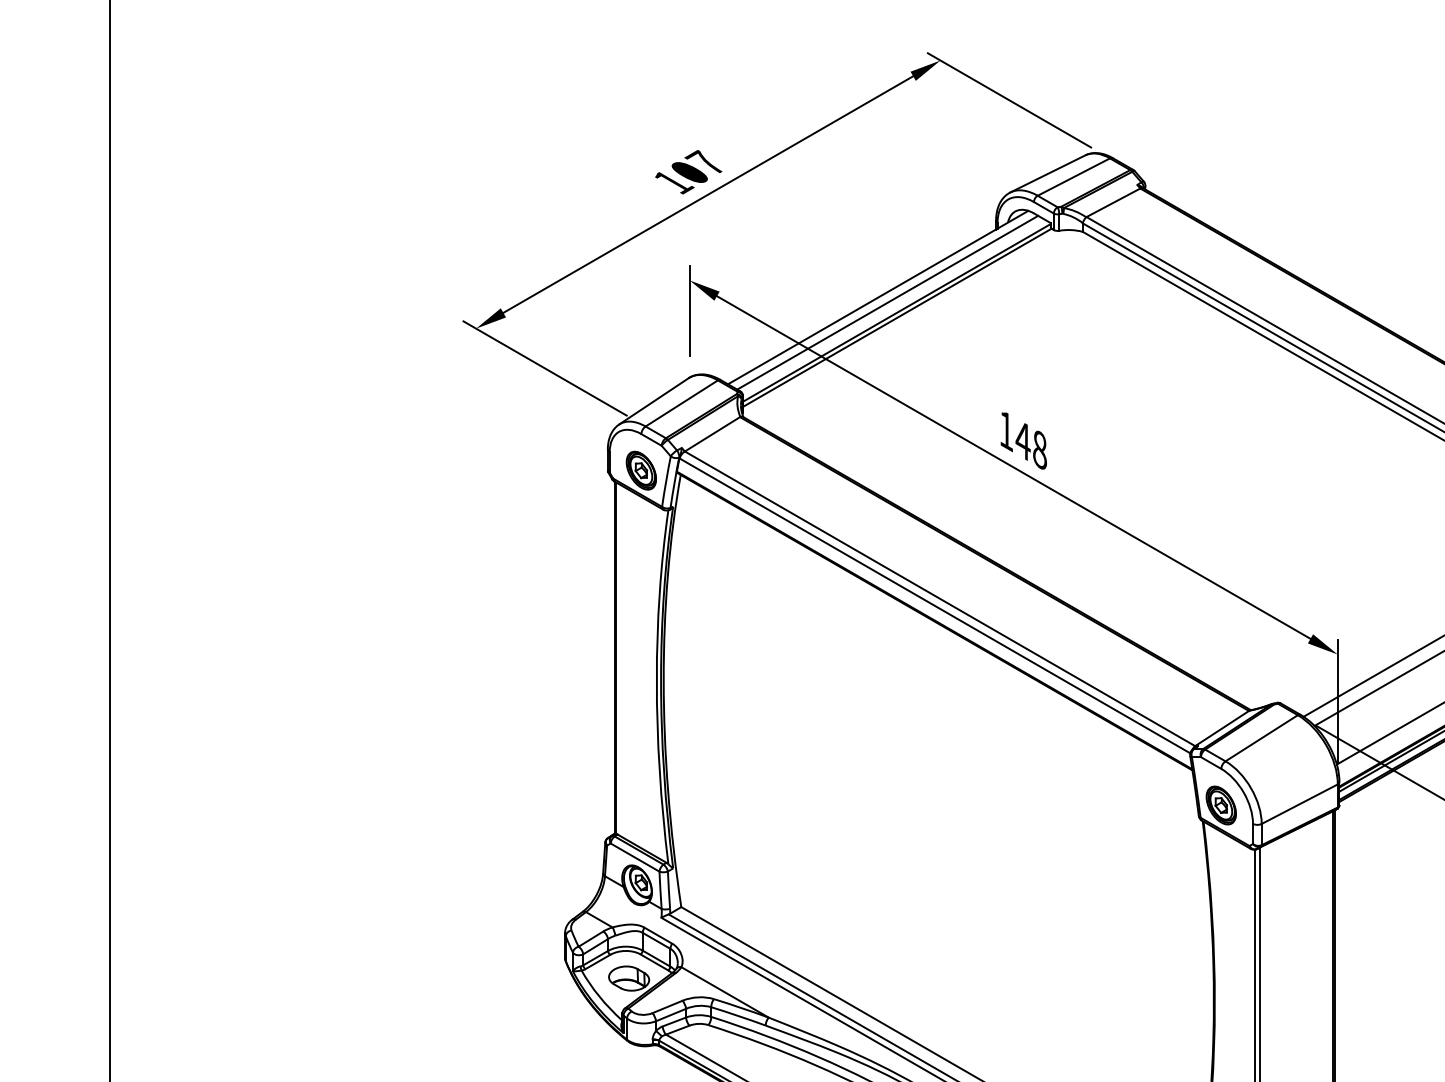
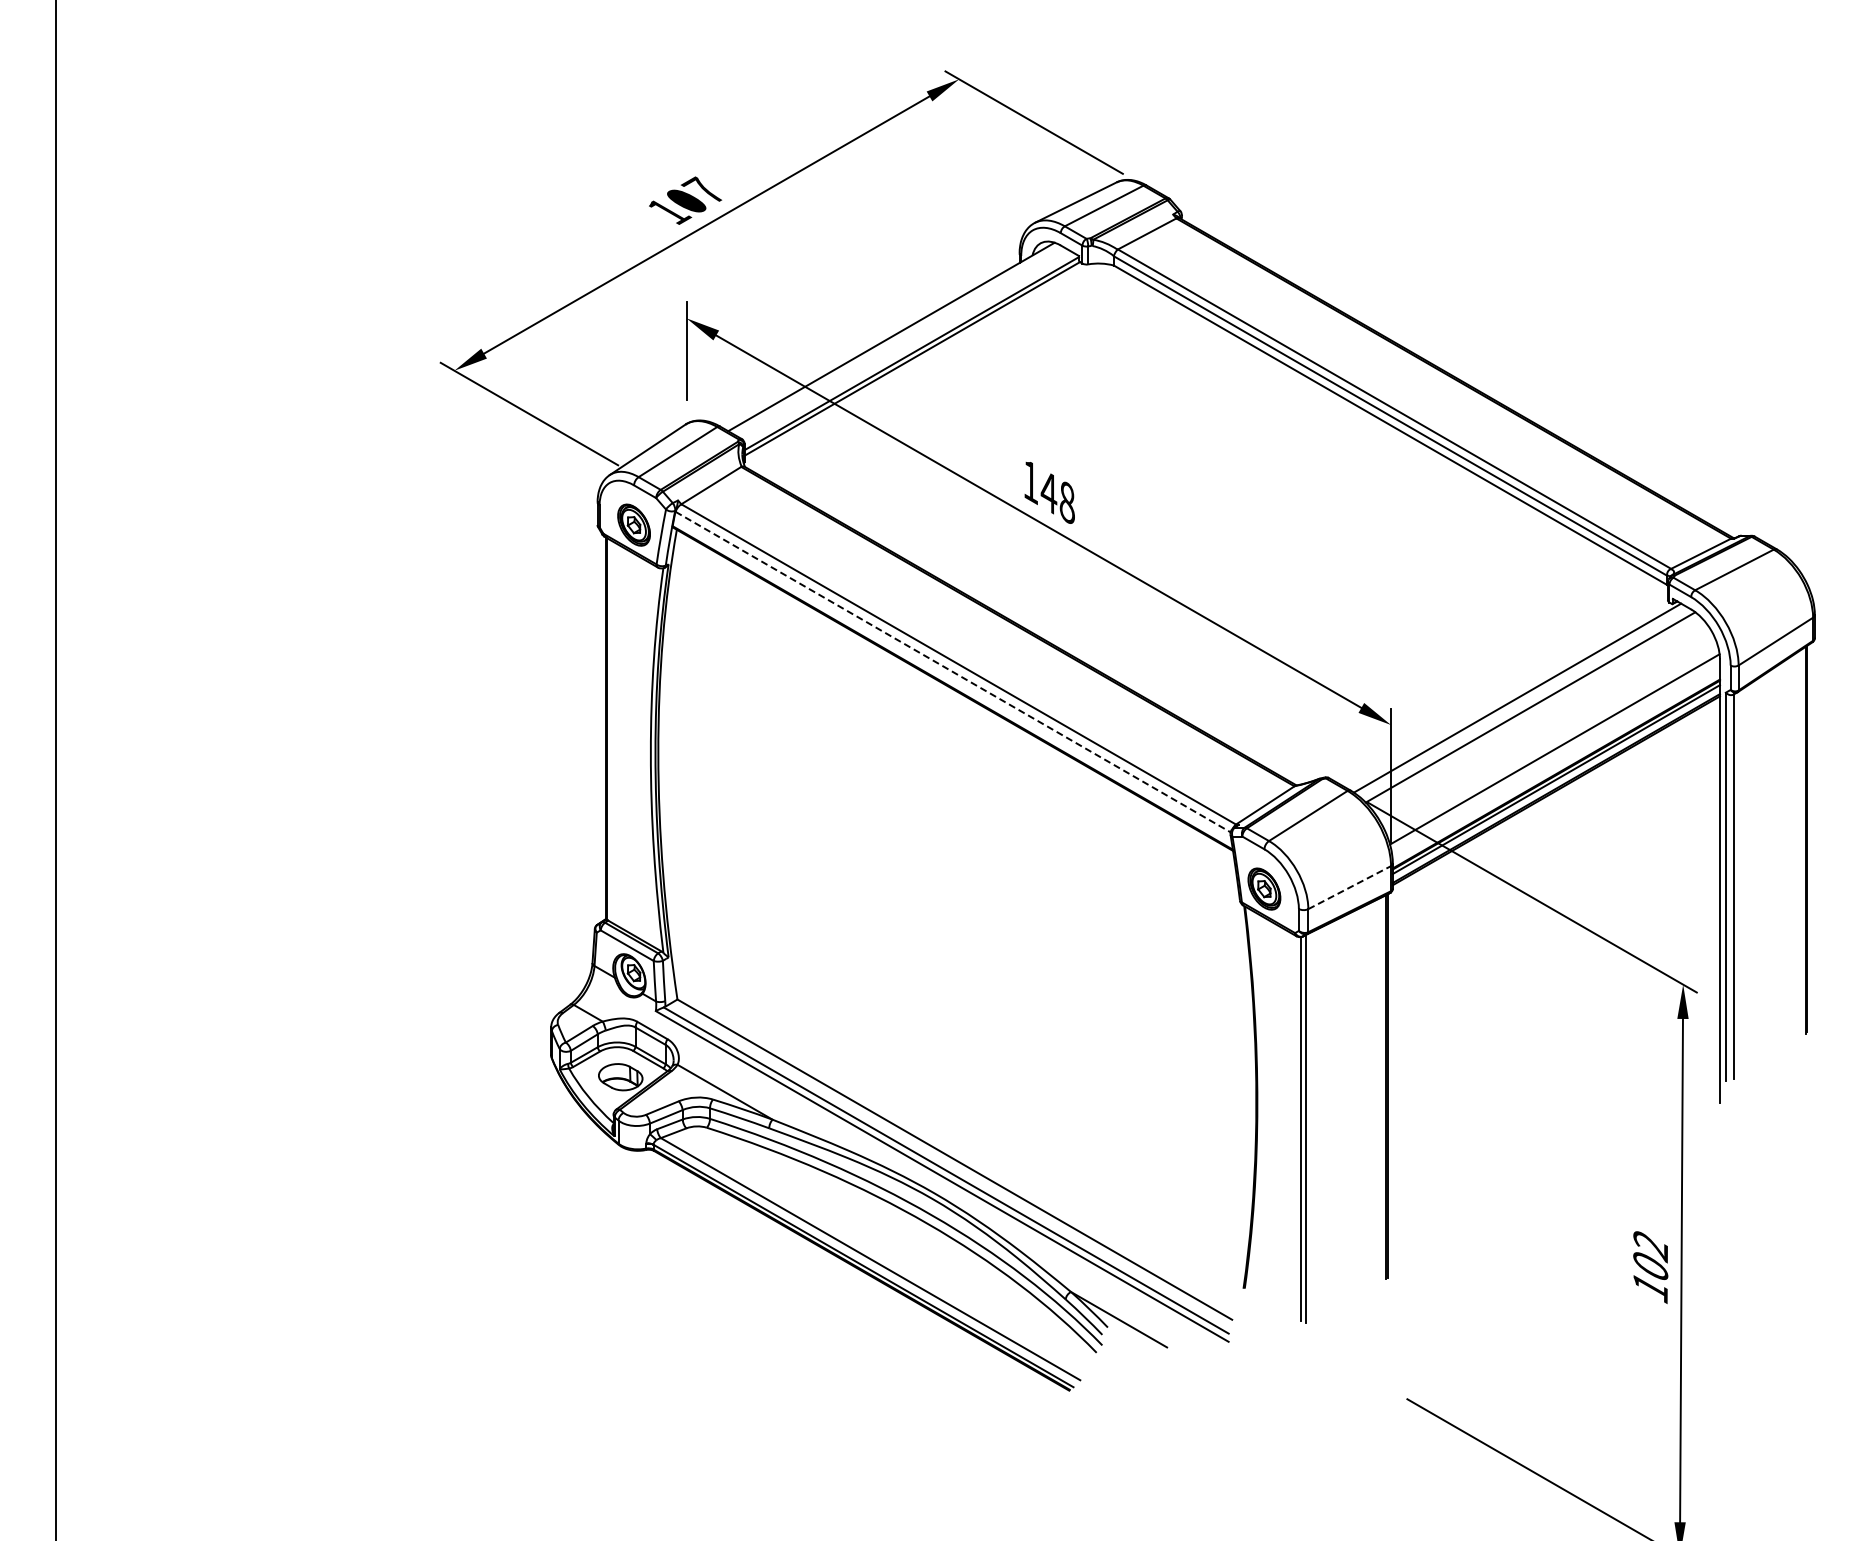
line: (887, 302) -> (901, 342), removed
line: (935, 606) -> (953, 672), solid -> dashed
line: (1299, 804) -> (1349, 887), solid -> dashed

